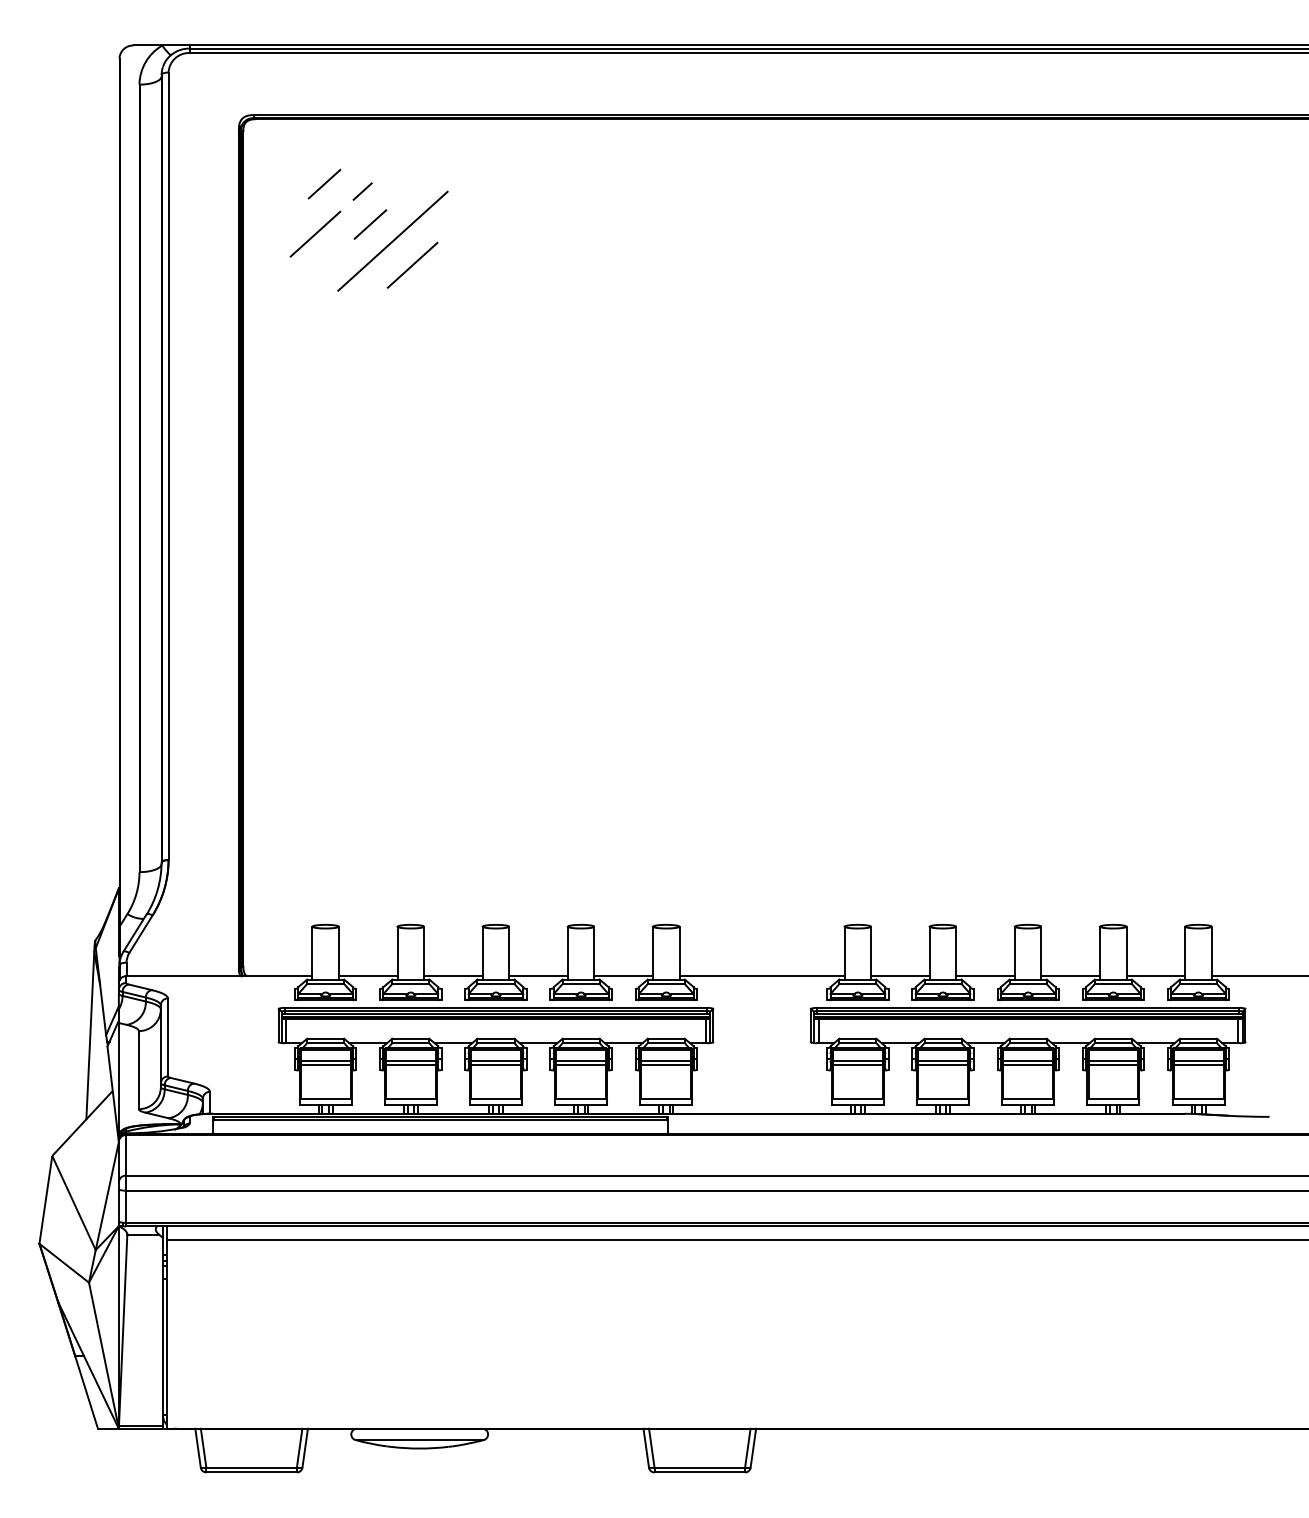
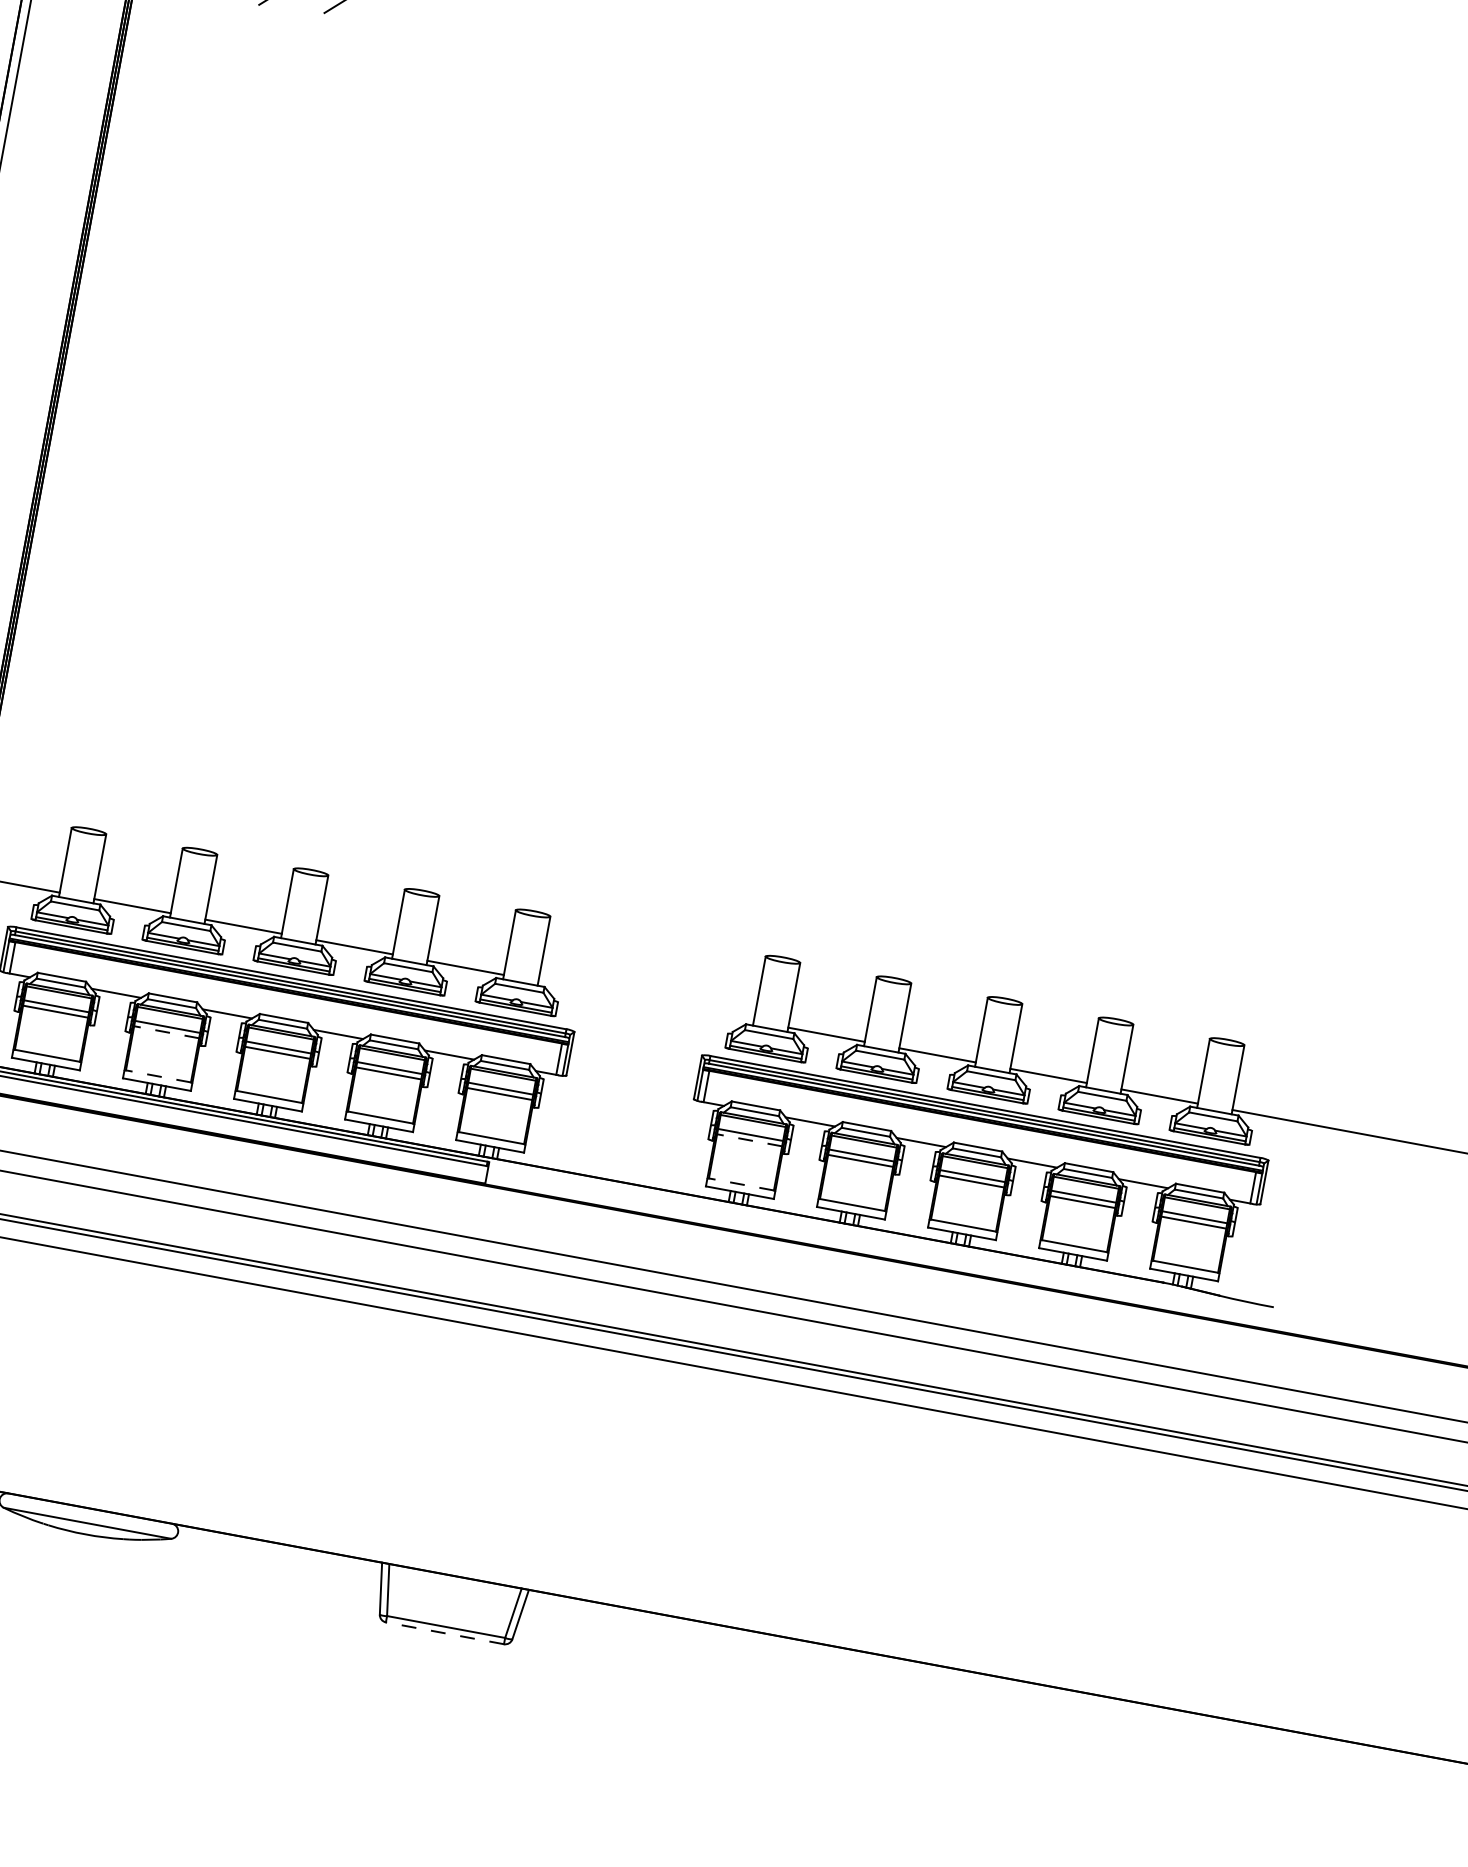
line: (761, 976) -> (645, 1001), removed
line: (410, 1065) -> (166, 1032), solid -> dashed
line: (857, 1065) -> (748, 1140), solid -> dashed
line: (410, 1098) -> (158, 1075), solid -> dashed
line: (857, 1098) -> (740, 1183), solid -> dashed
line: (699, 1472) -> (444, 1633), solid -> dashed

